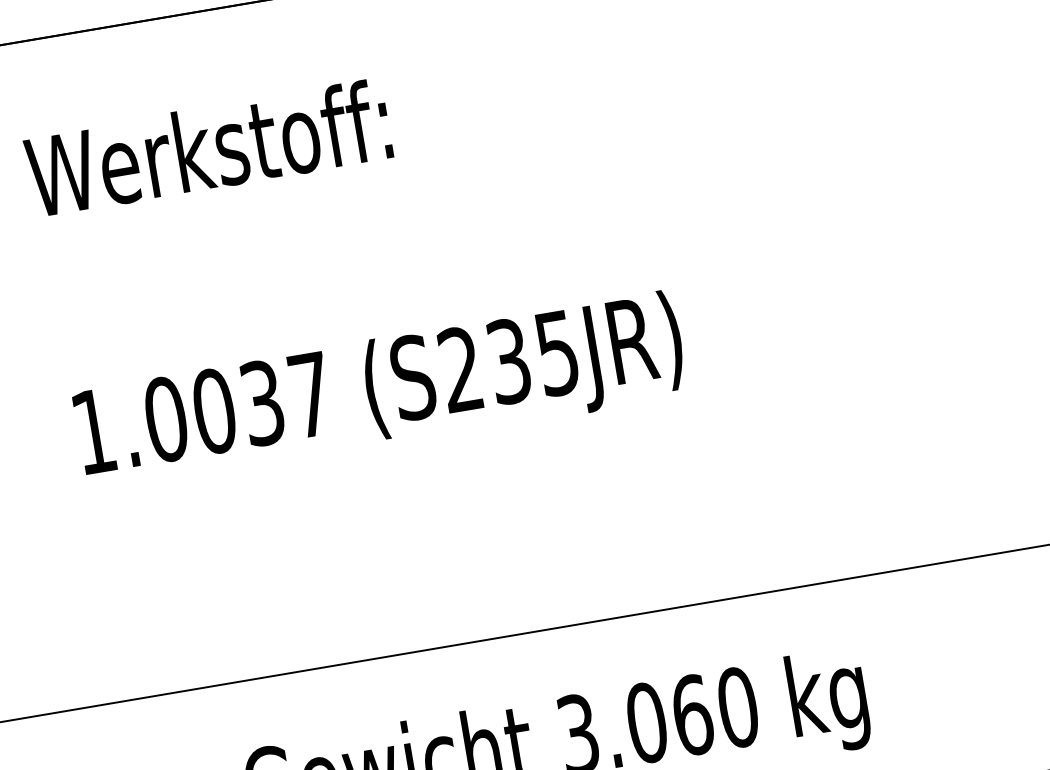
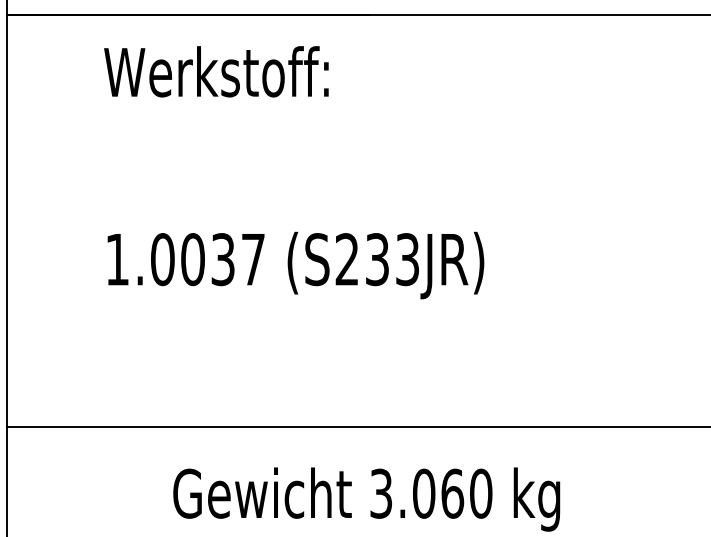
text: (208, 147) -> (216, 71), moved
text: (557, 353) -> (407, 259), (S235JR) -> (S233JR)

